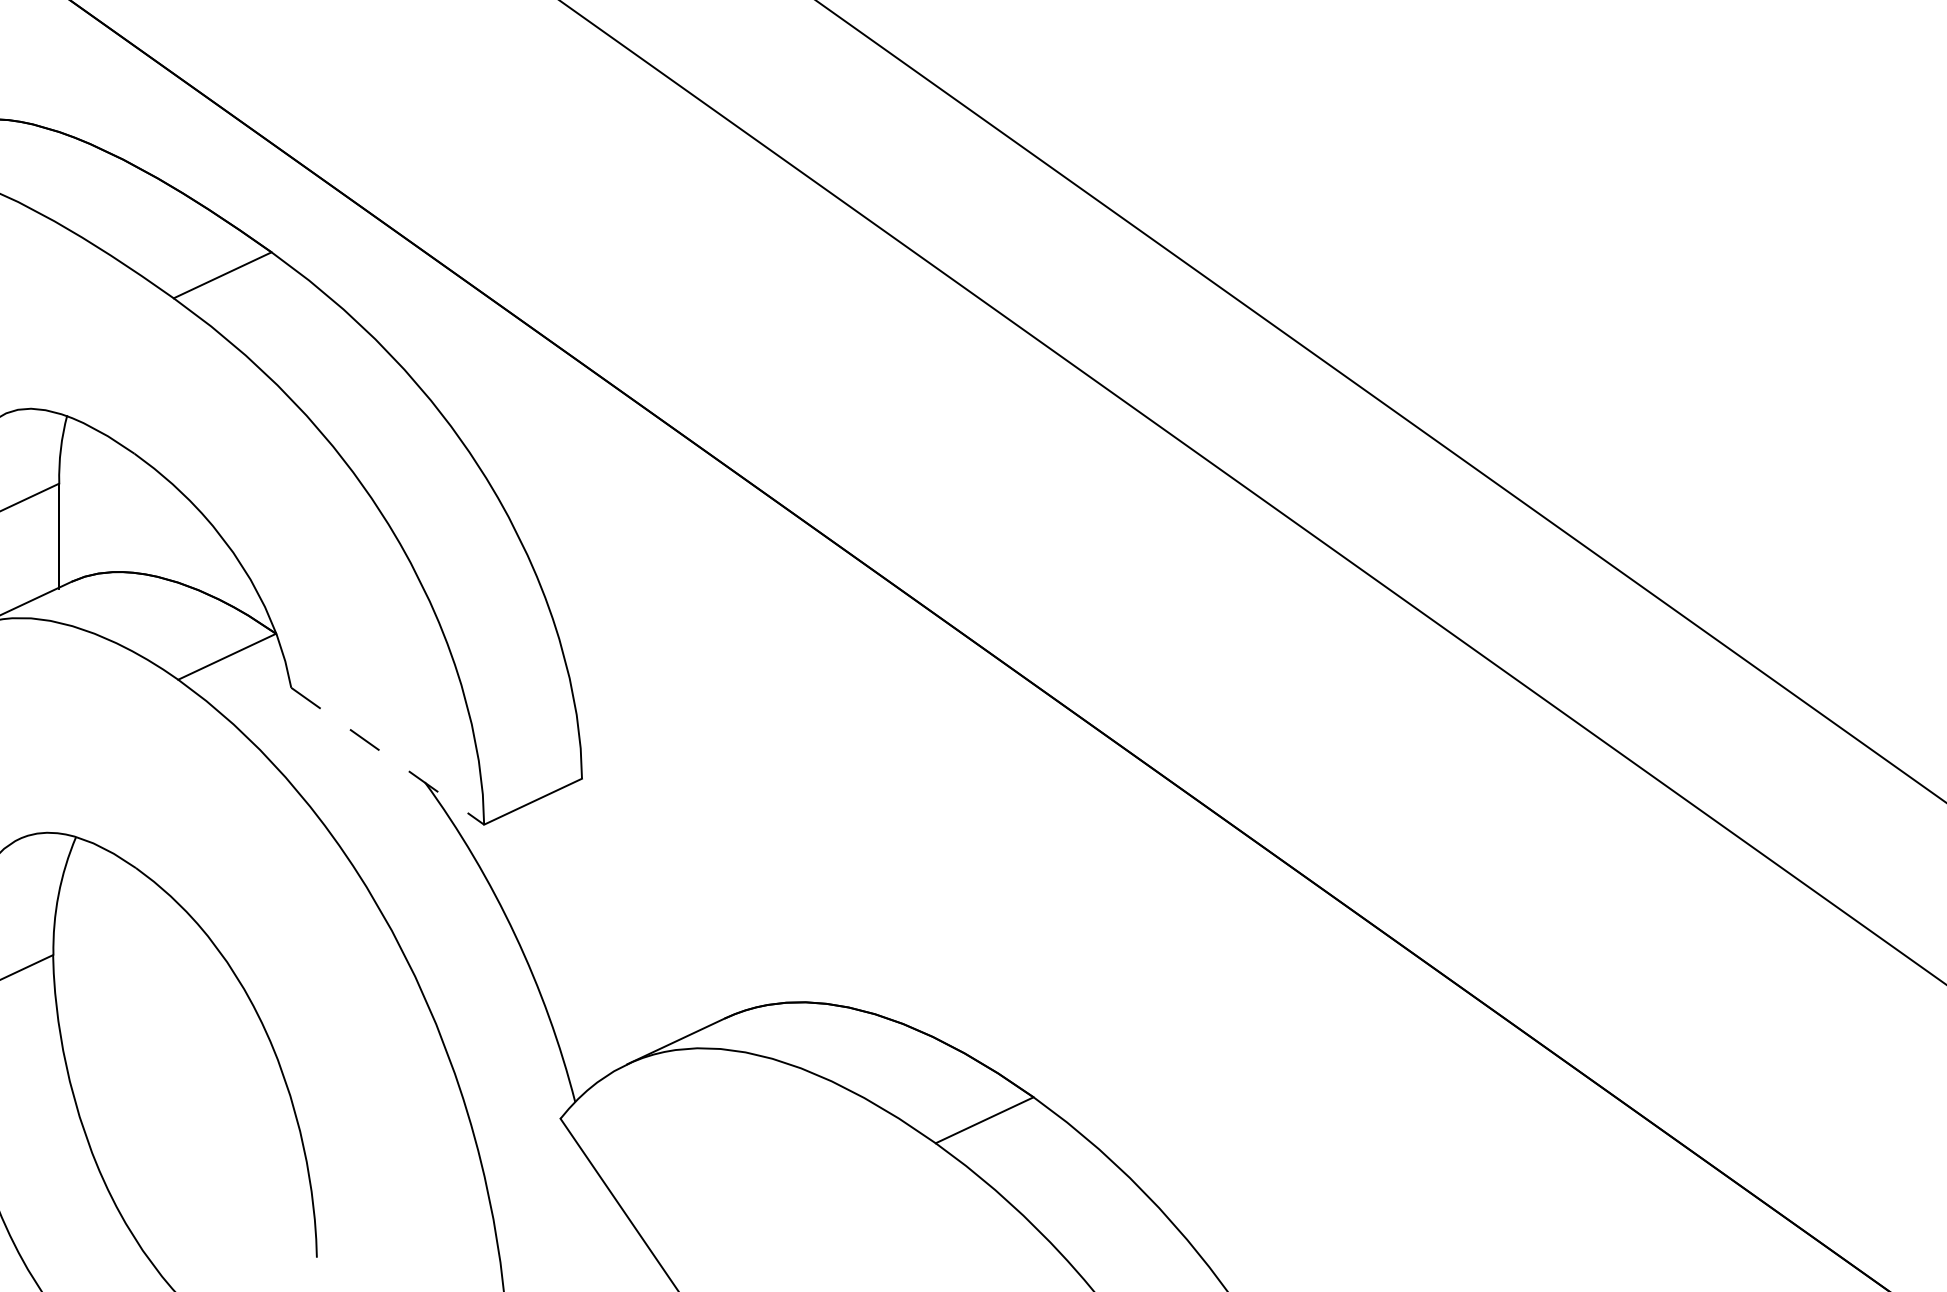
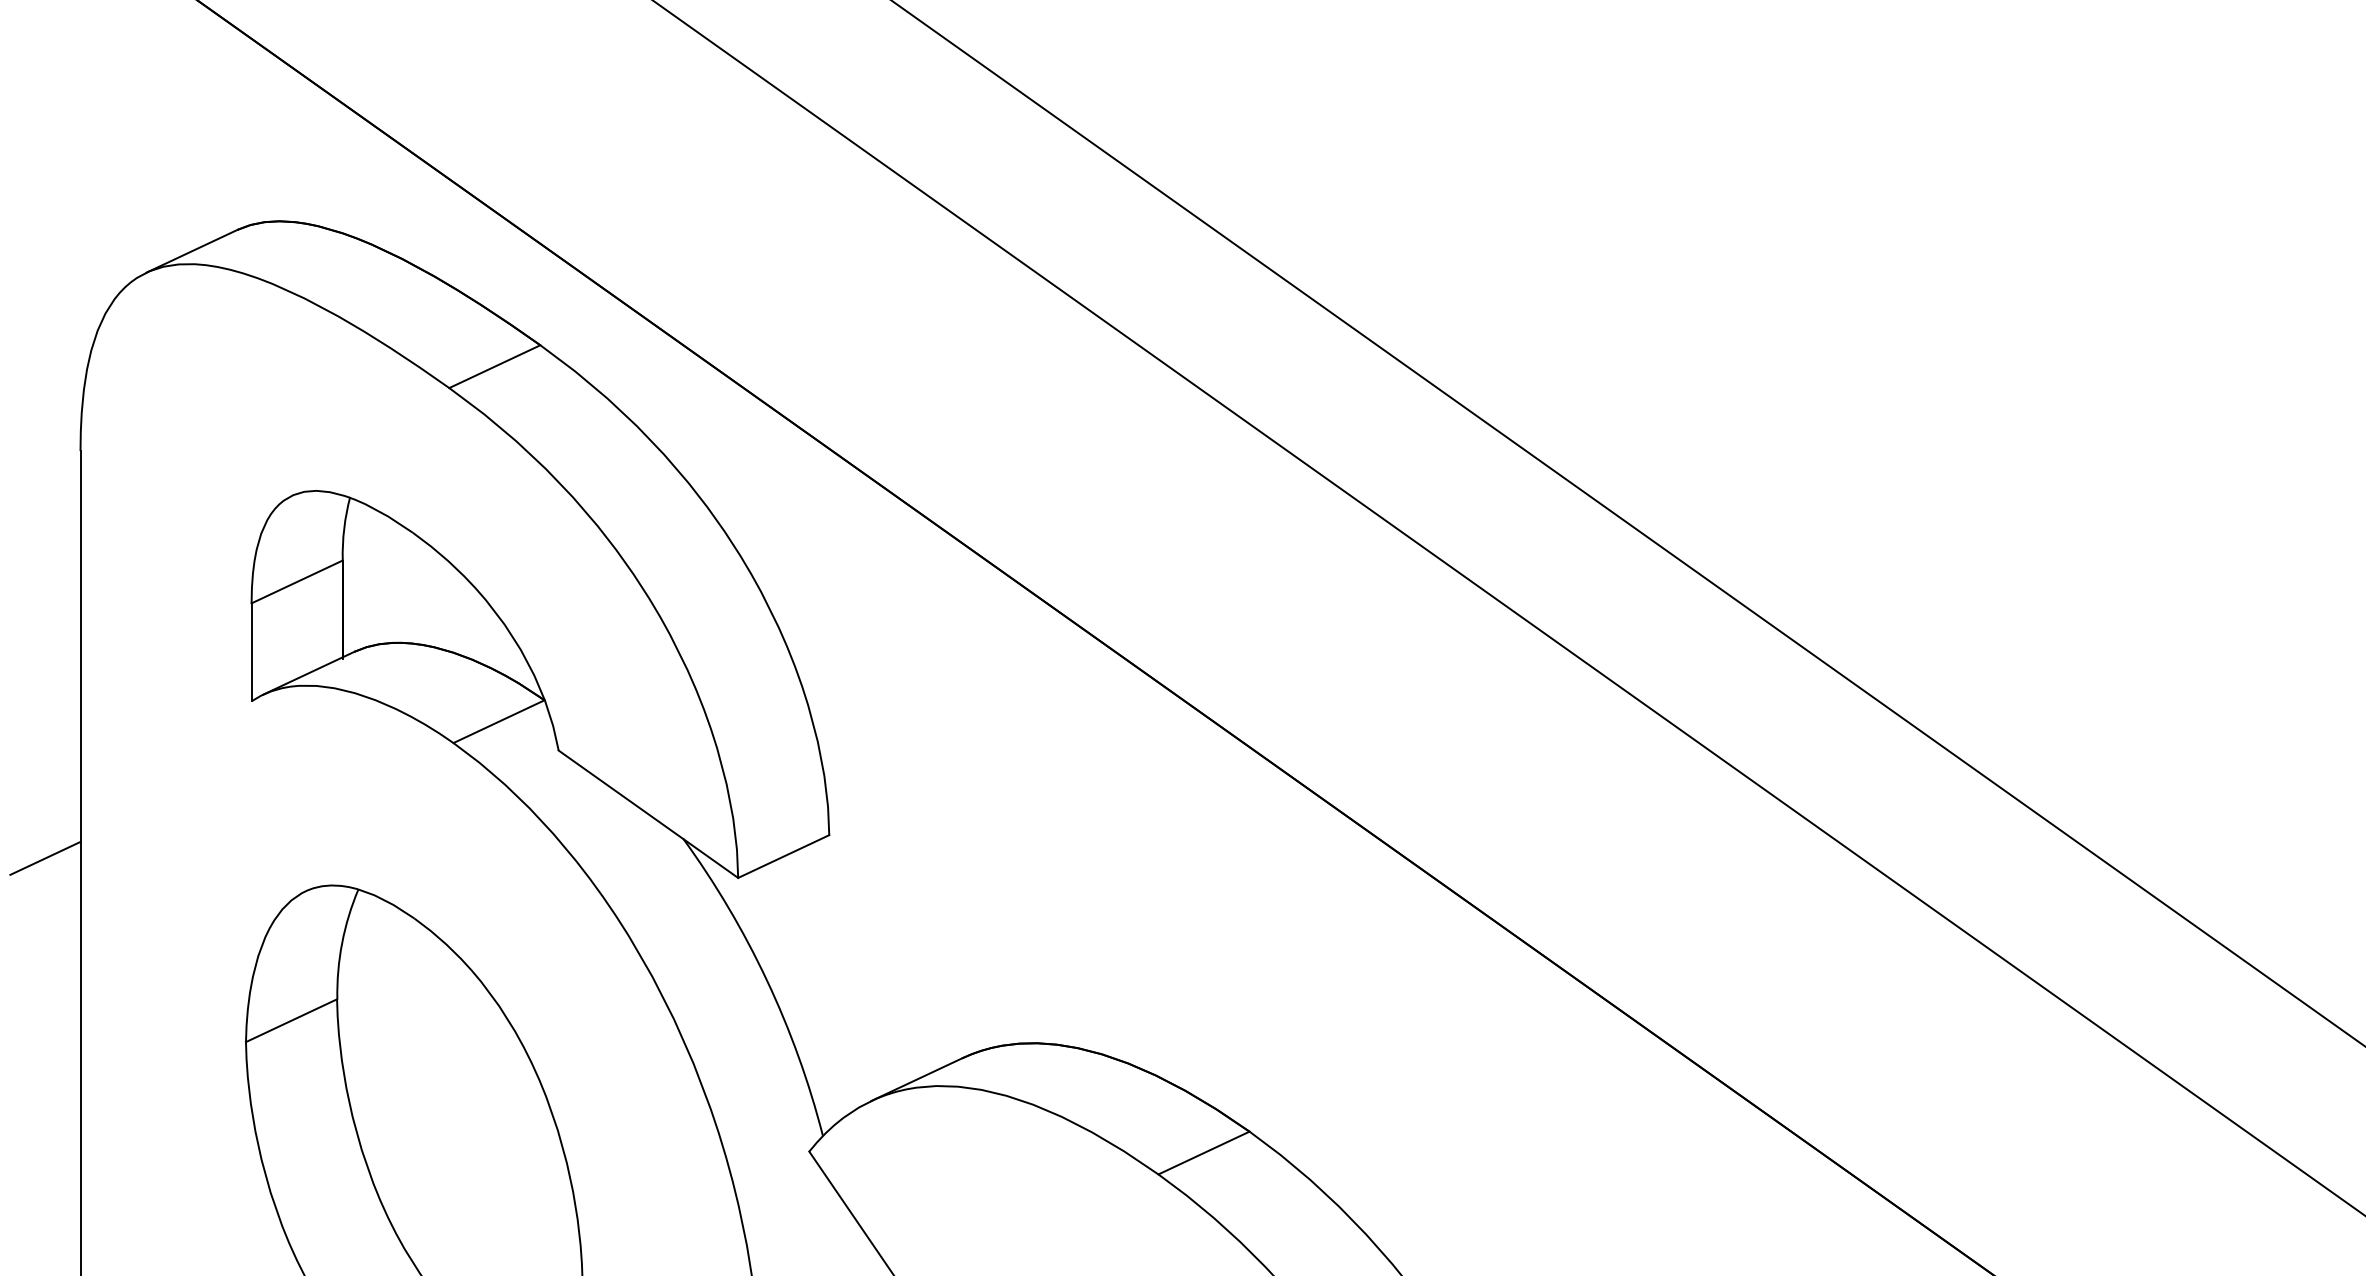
line: (387, 756) -> (648, 814), dashed -> solid

